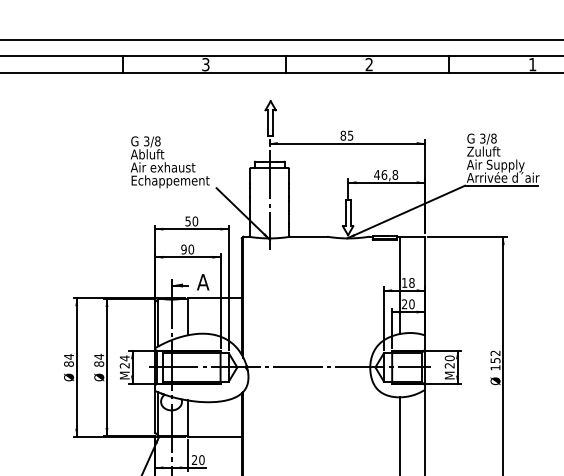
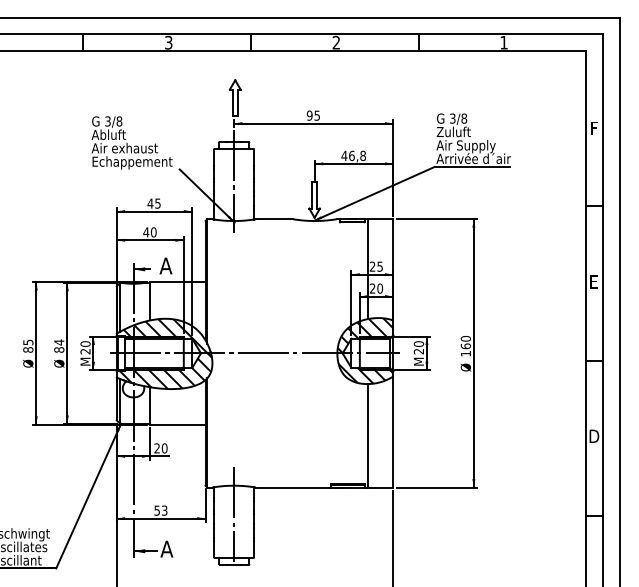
text: (343, 135) -> (309, 115), 85 -> 95
text: (191, 221) -> (153, 203), 50 -> 45
text: (184, 249) -> (146, 232), 90 -> 40
text: (407, 282) -> (375, 266), 18 -> 25
text: (69, 356) -> (28, 342), 84 -> 85
text: (495, 356) -> (465, 342), 152 -> 160
text: (124, 358) -> (85, 344), 24 -> 20
hatch: (397, 364) -> (365, 350), added
hatch: (202, 368) -> (165, 354), added

